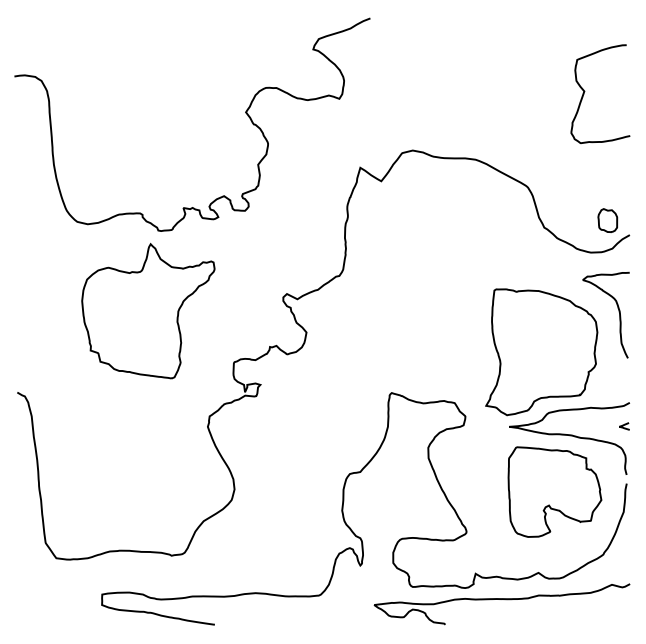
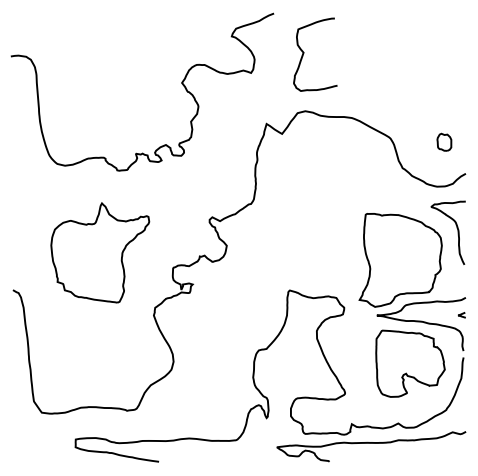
curve: (585, 91) -> (304, 52), moved
part: (607, 220) -> (444, 142), moved
part: (148, 311) -> (100, 253), moved

